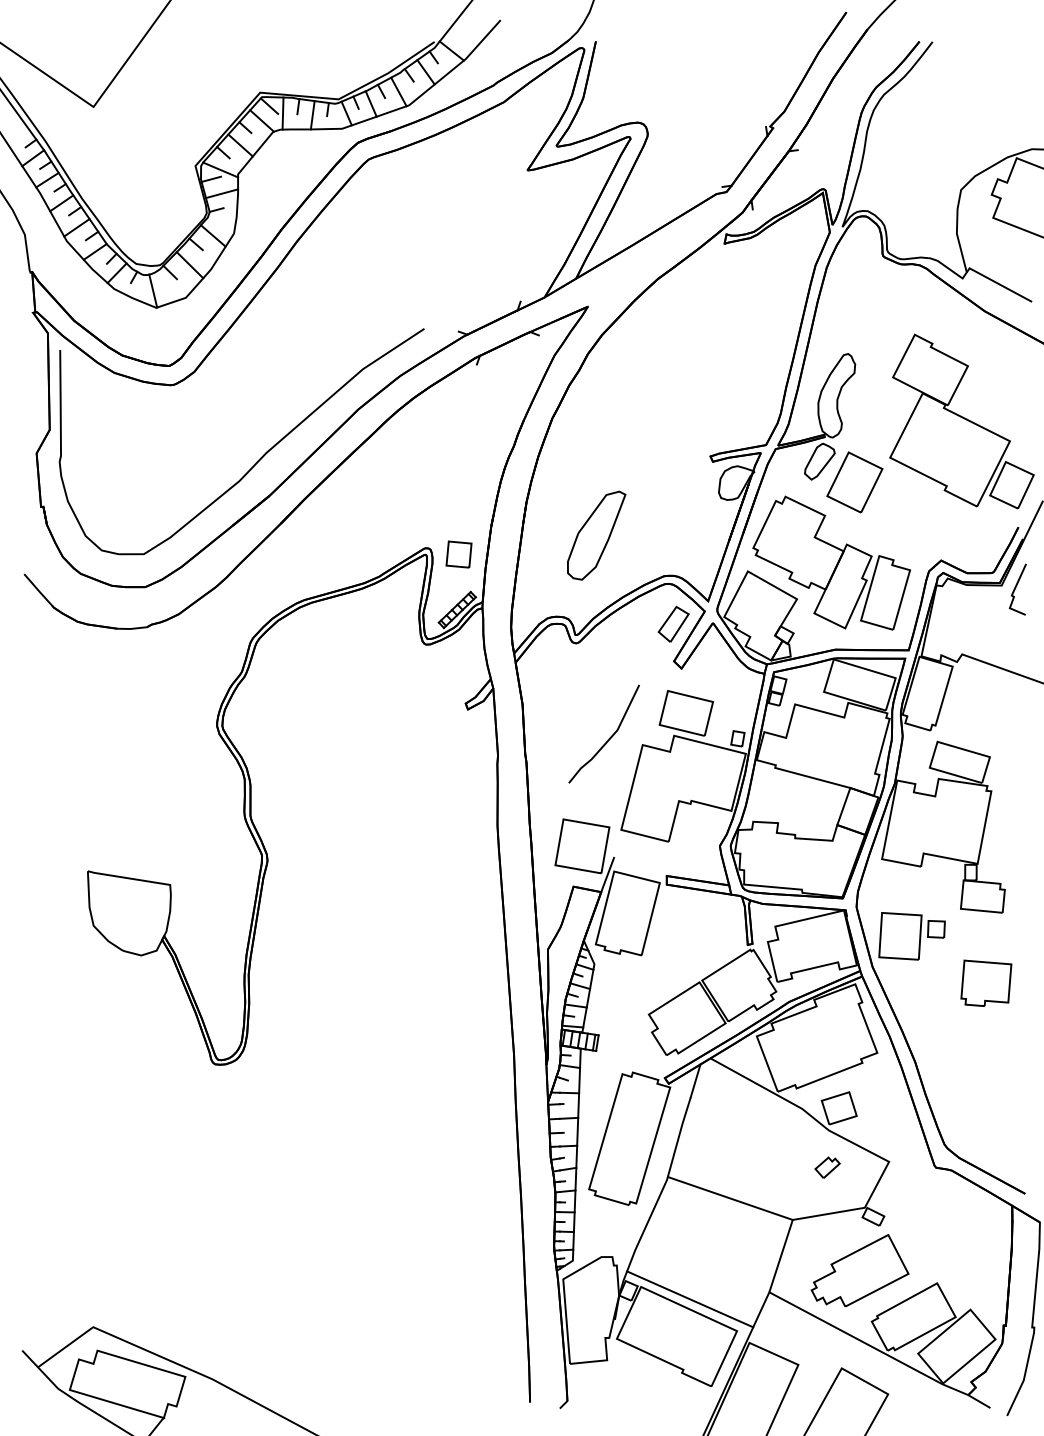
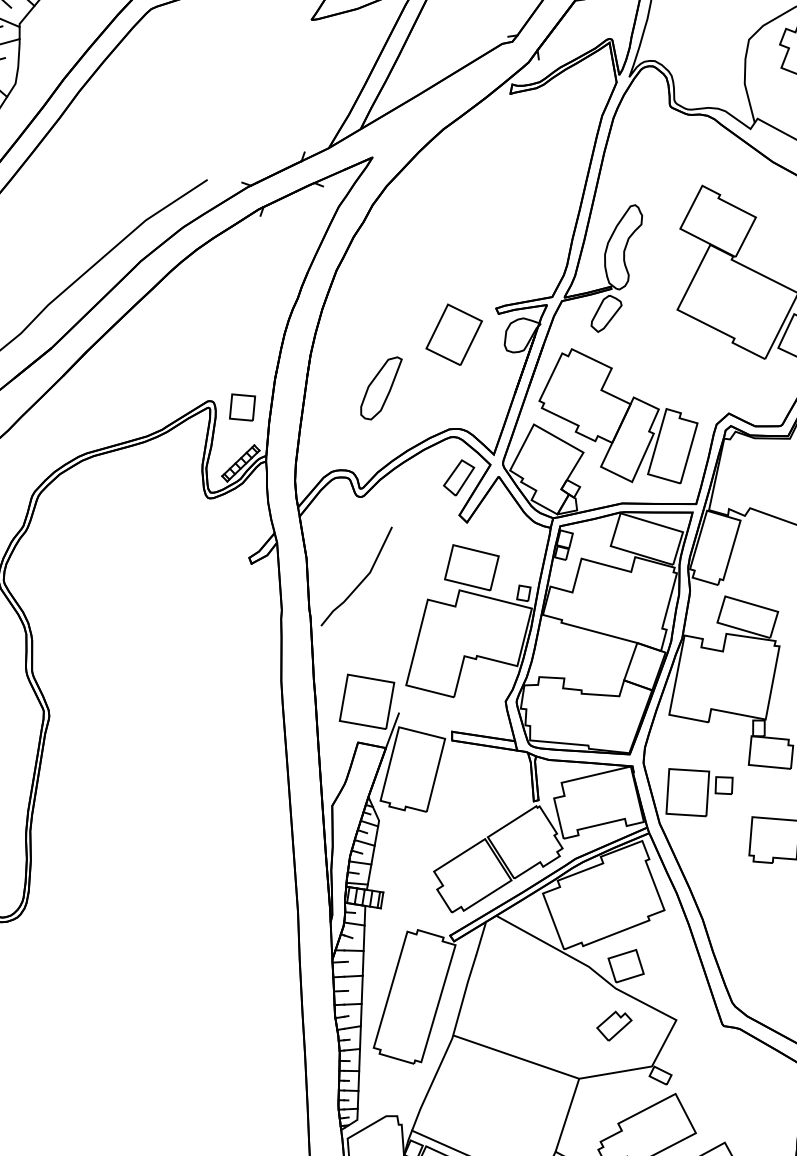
part: (854, 482) -> (453, 334), moved
part: (596, 535) -> (381, 388), size x0.7
curve: (608, 738) -> (361, 580), moved
part: (827, 1167) -> (614, 1025), size x1.4

